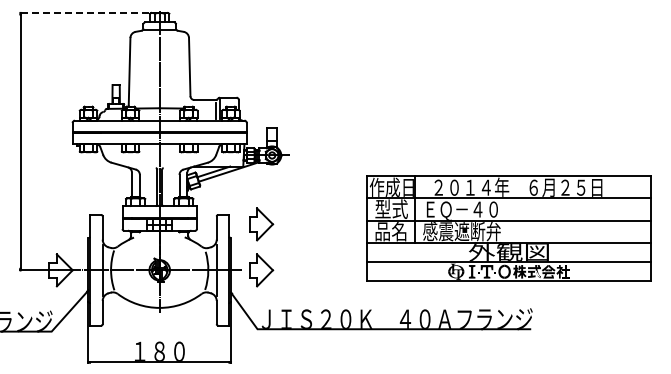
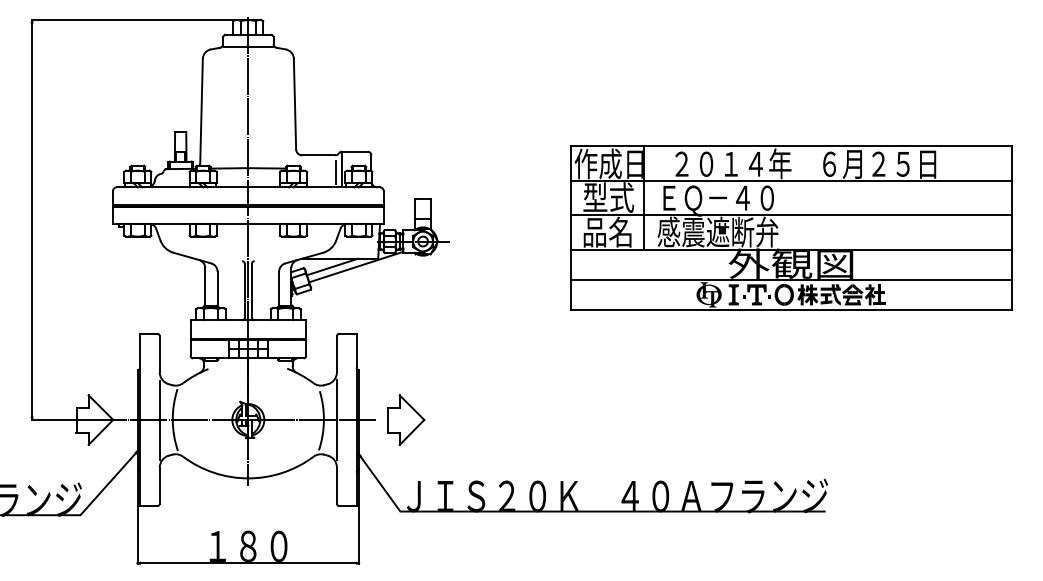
line: (89, 12) -> (139, 19), dashed -> solid
part: (261, 224) -> (406, 348), removed
part: (508, 228) -> (790, 227), moved

